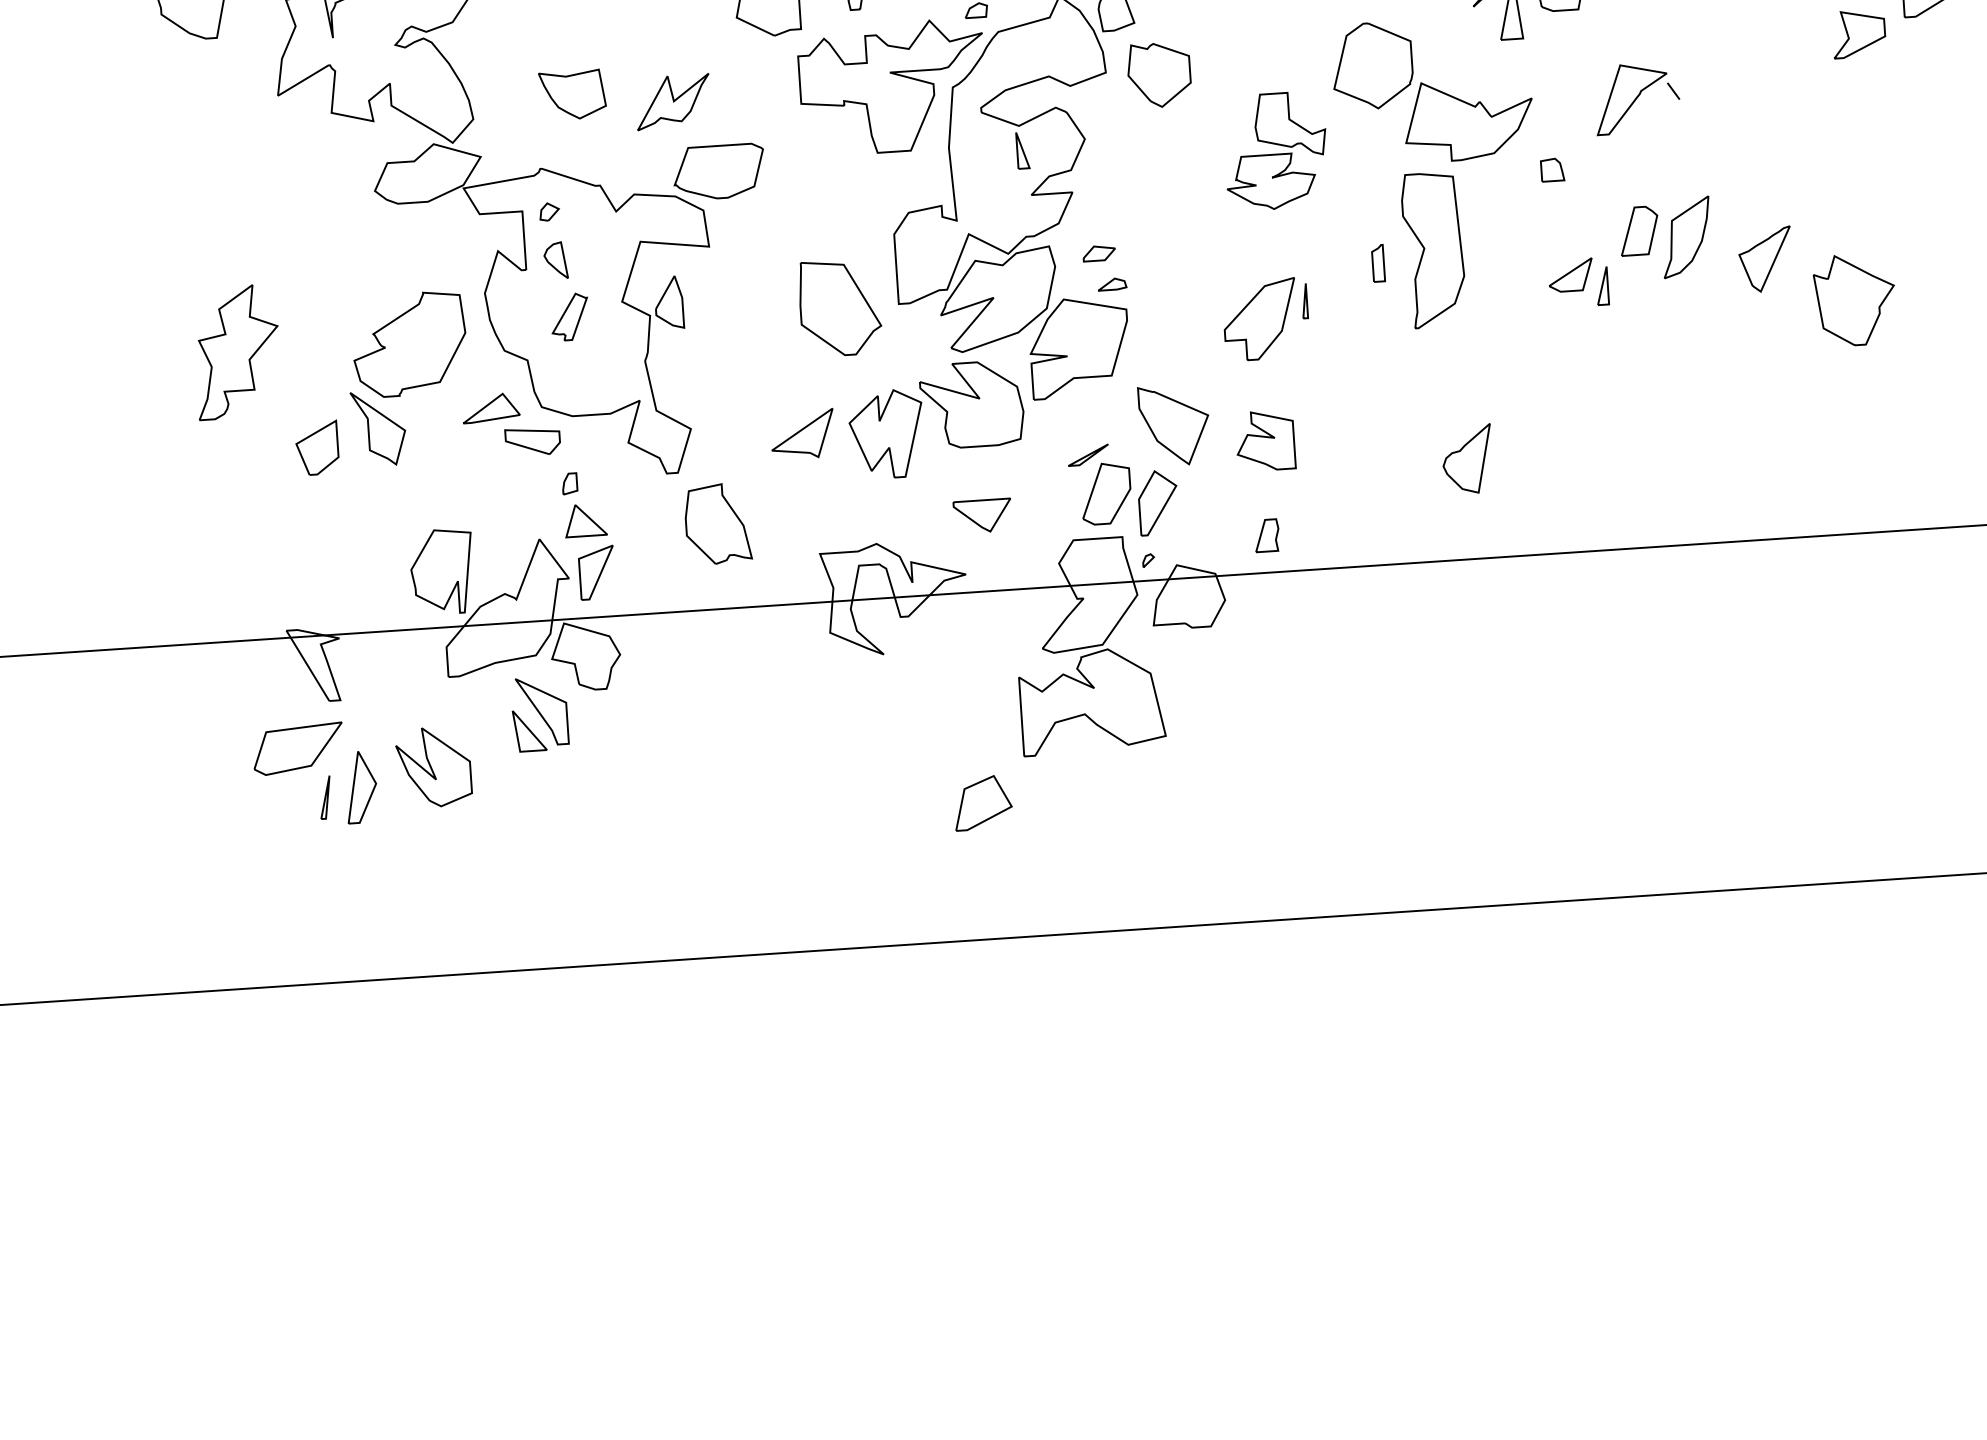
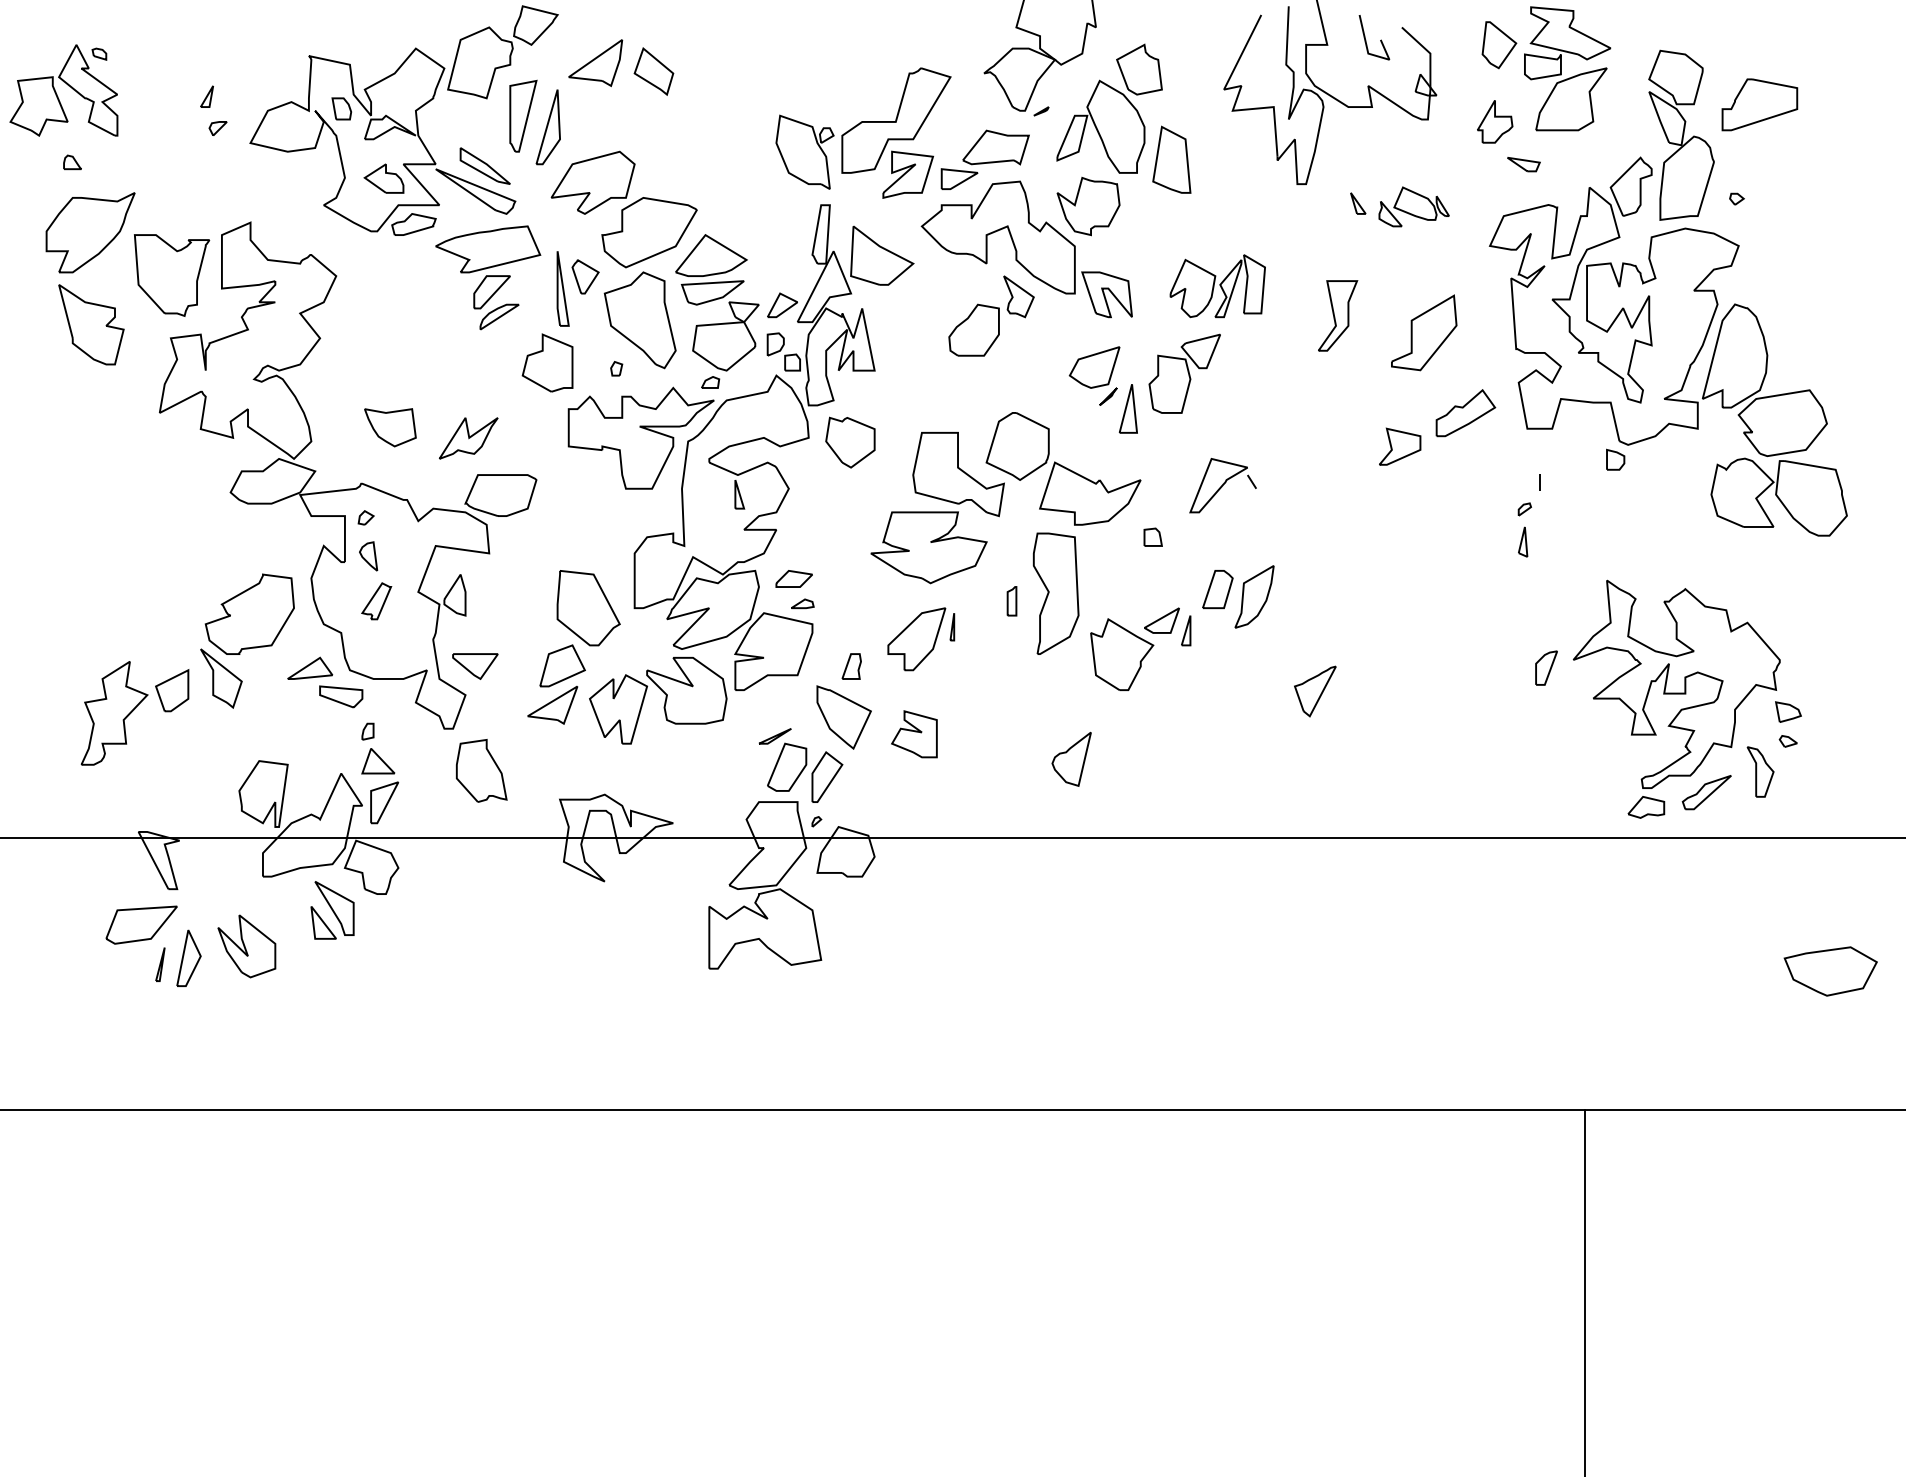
part: (1275, 151) -> (937, 508), size x1.67
part: (1098, 252) -> (793, 578), size x1.43
part: (1765, 259) -> (1315, 691), moved
part: (1855, 299) -> (1122, 654), moved
part: (237, 352) -> (114, 713), moved
part: (982, 516) -> (475, 666), moved
part: (1266, 535) -> (851, 666), moved
part: (982, 802) -> (562, 665), moved

